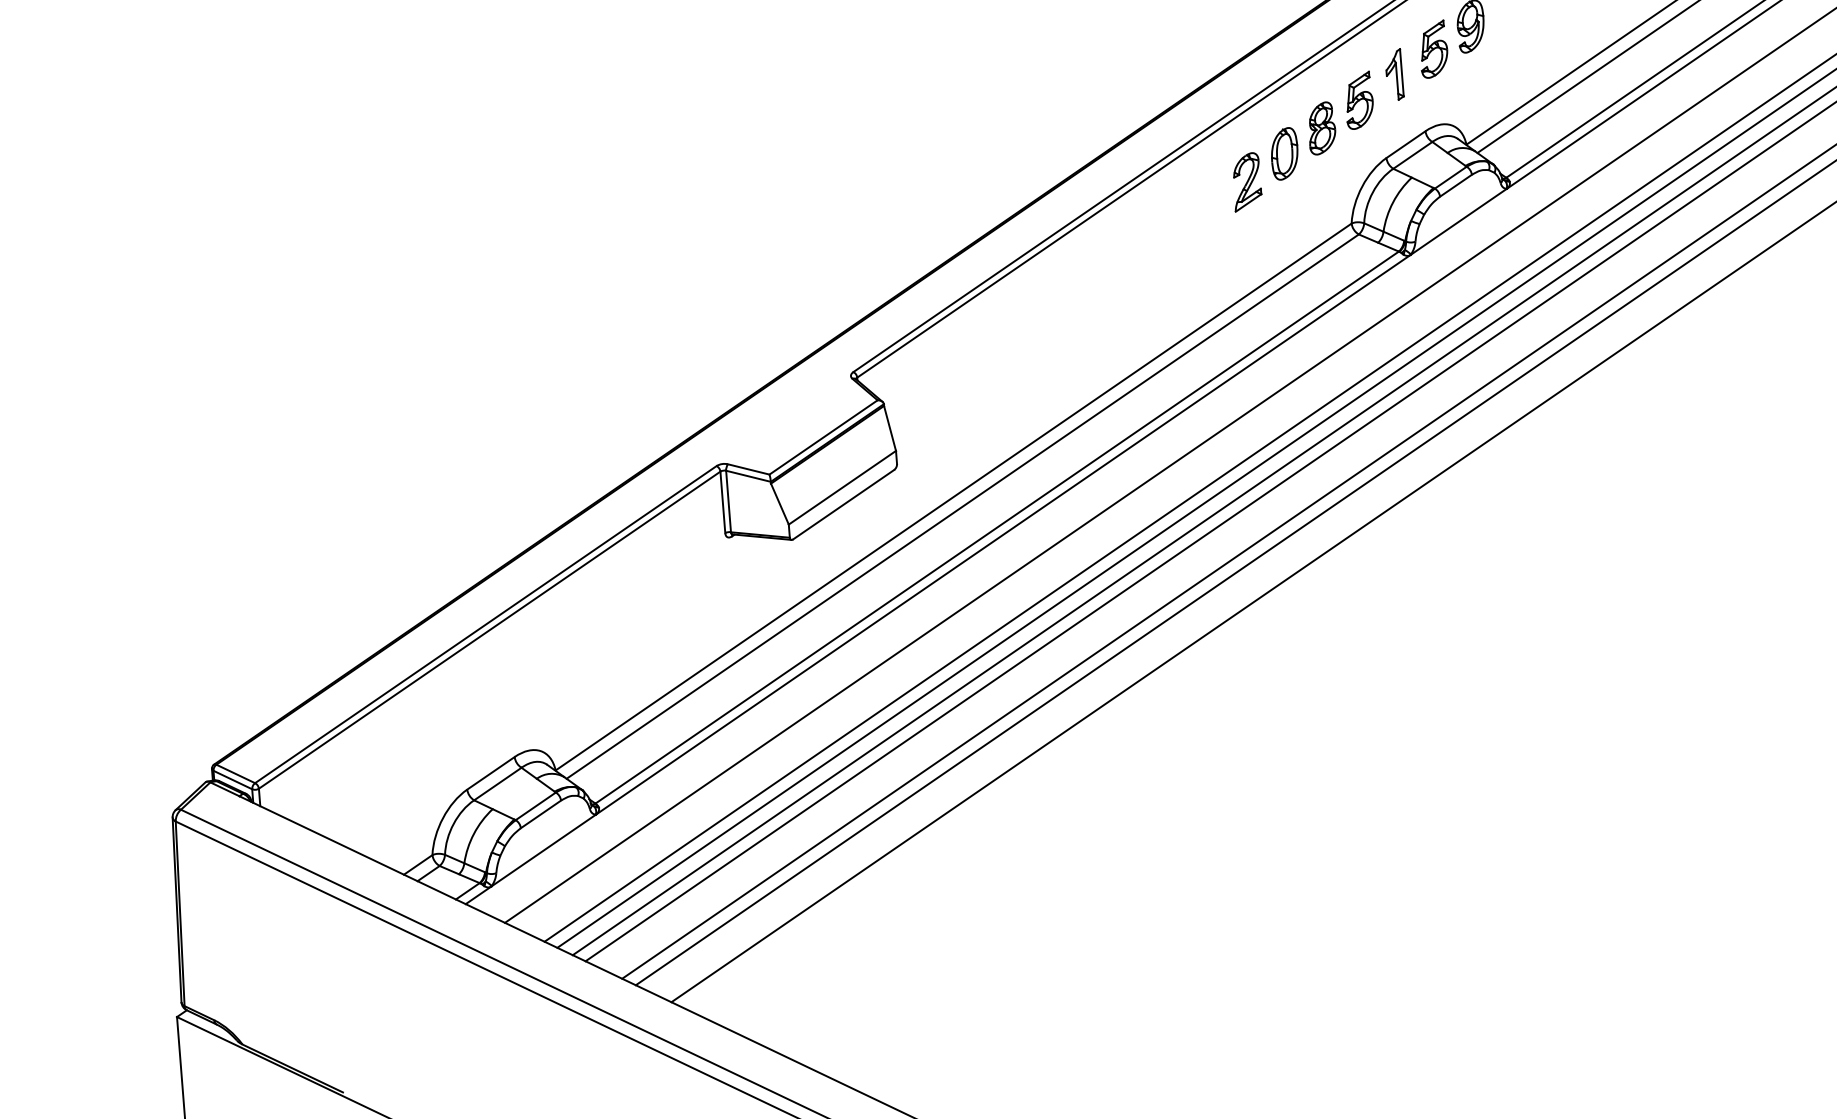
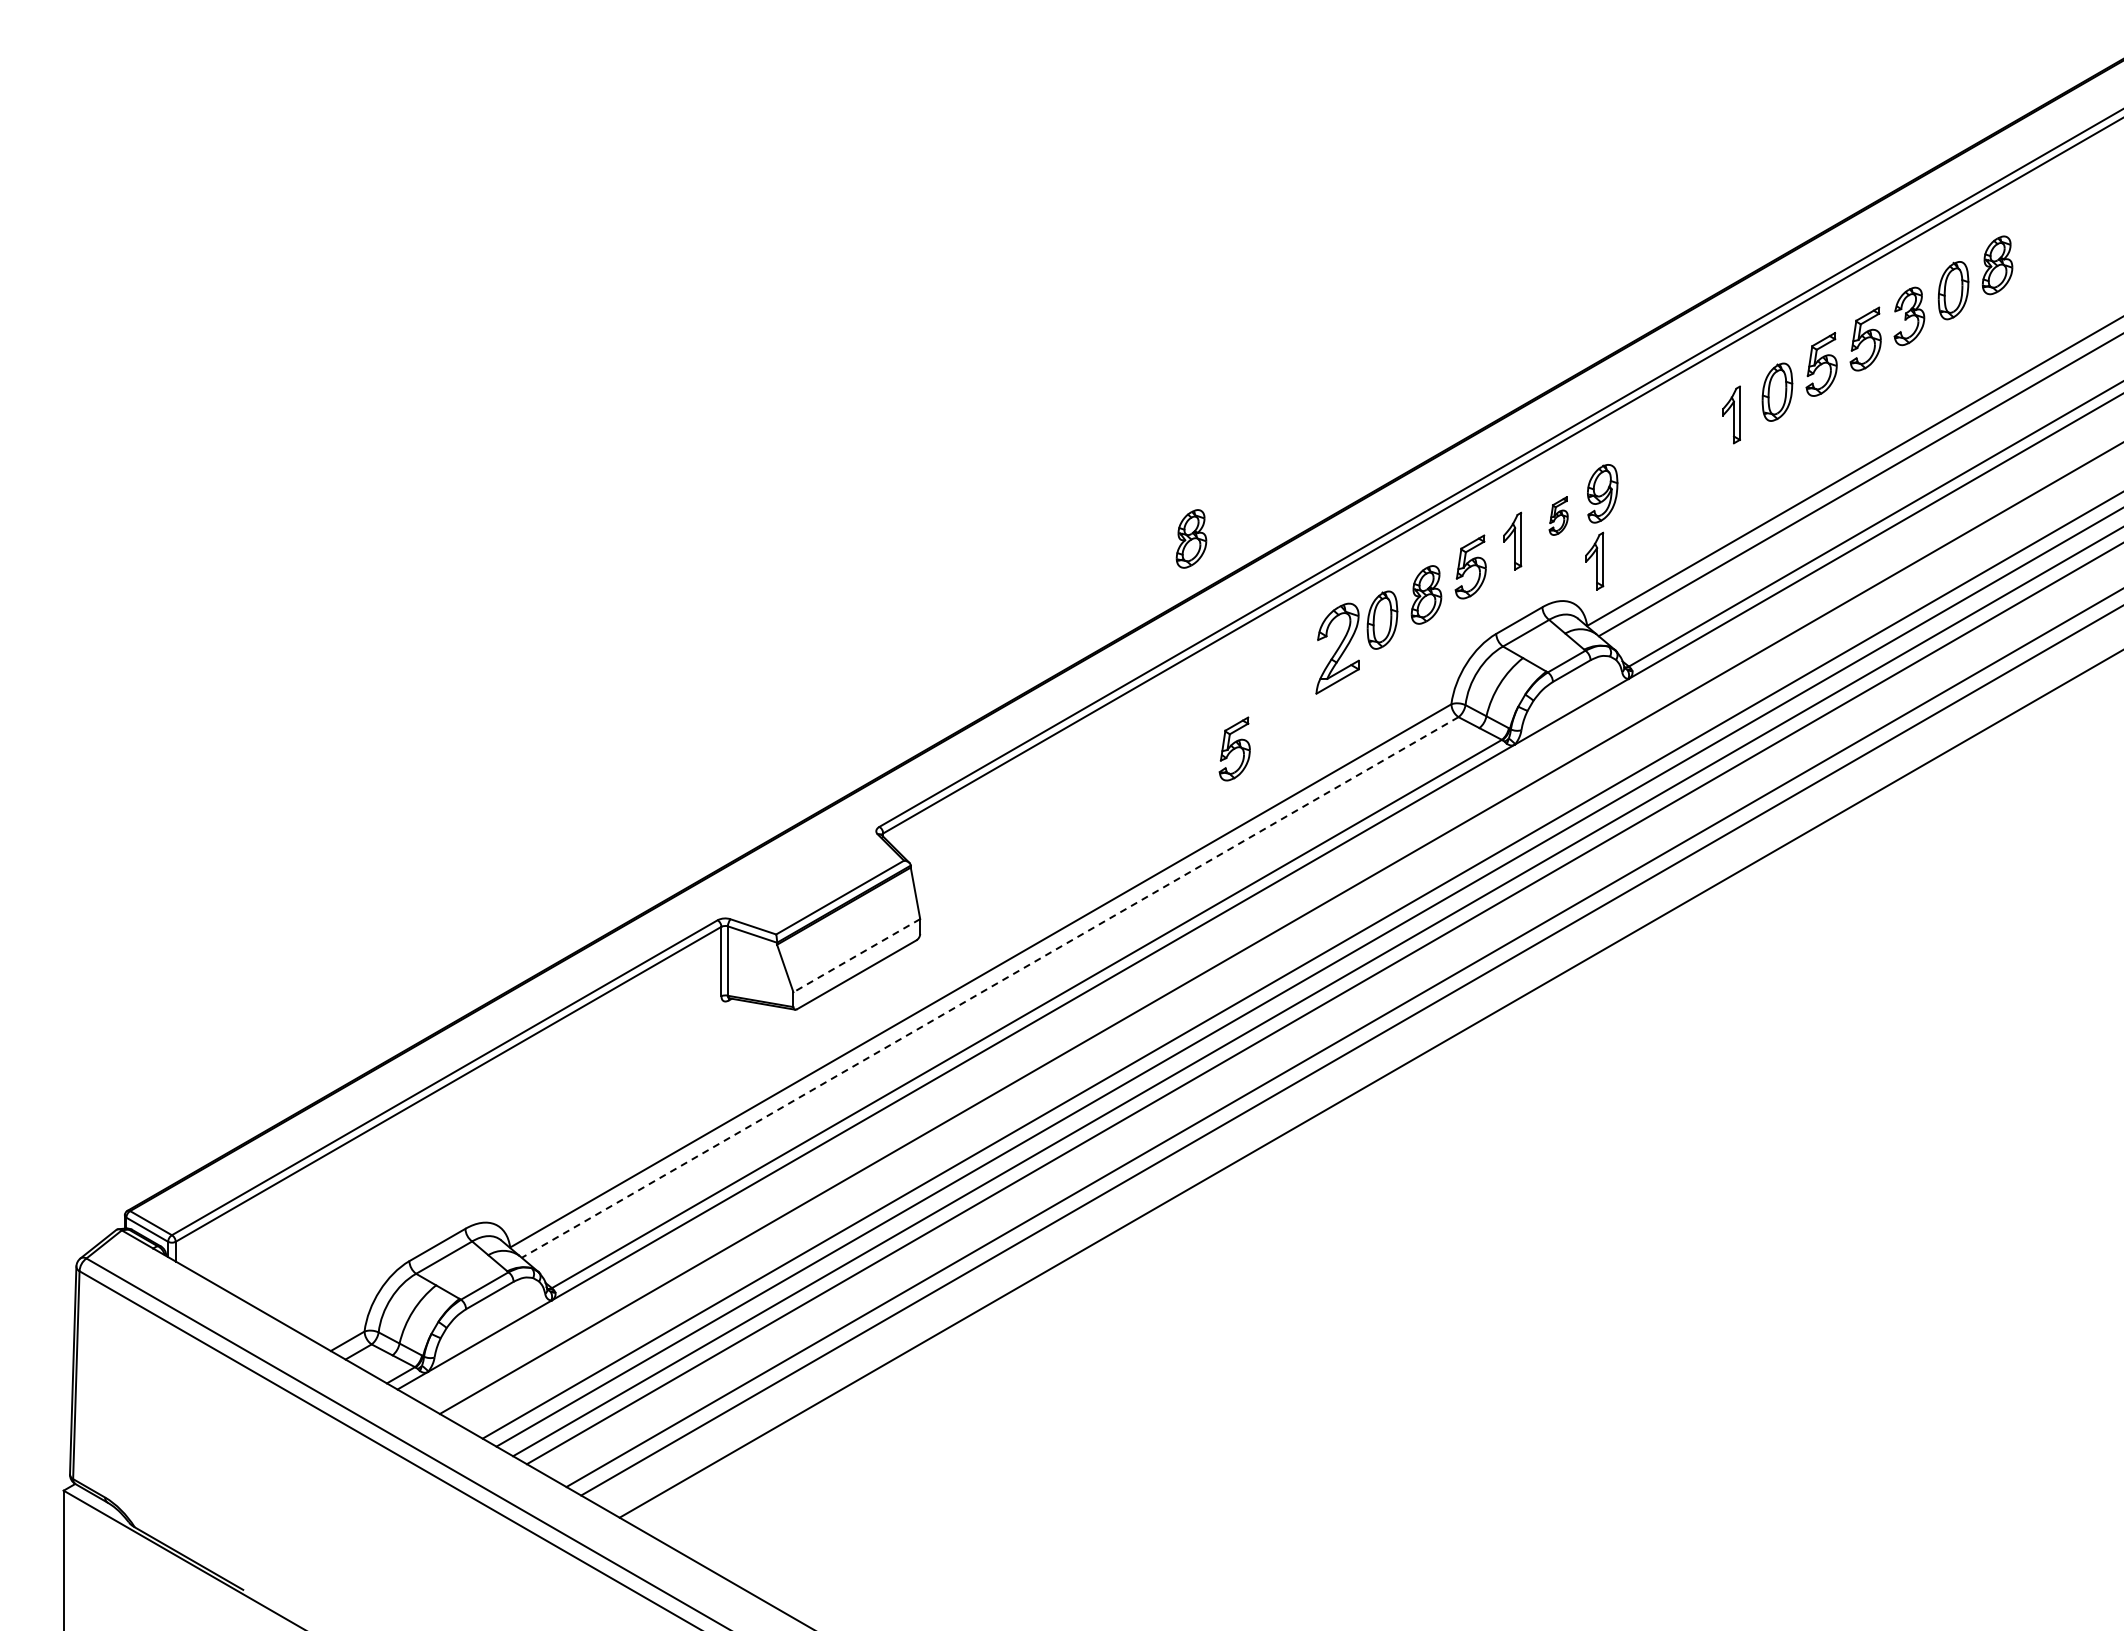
part: (1433, 48) -> (1558, 515), size x0.6
part: (1468, 86) -> (1594, 560), added
part: (1109, 94) -> (1191, 538), added
part: (1246, 182) -> (1337, 648), size x1.4
part: (1162, 277) -> (1234, 748), added
line: (842, 487) -> (856, 955), solid -> dashed
line: (963, 506) -> (990, 987), solid -> dashed

